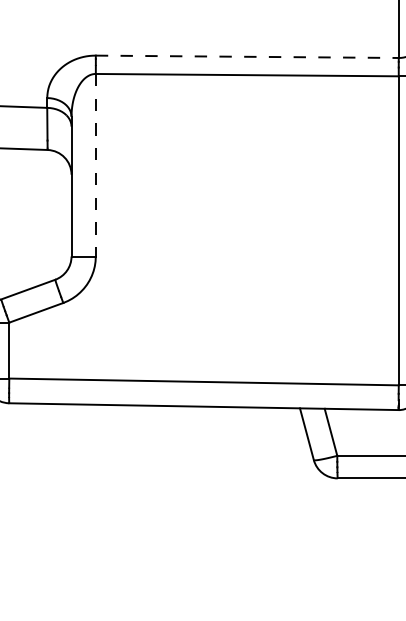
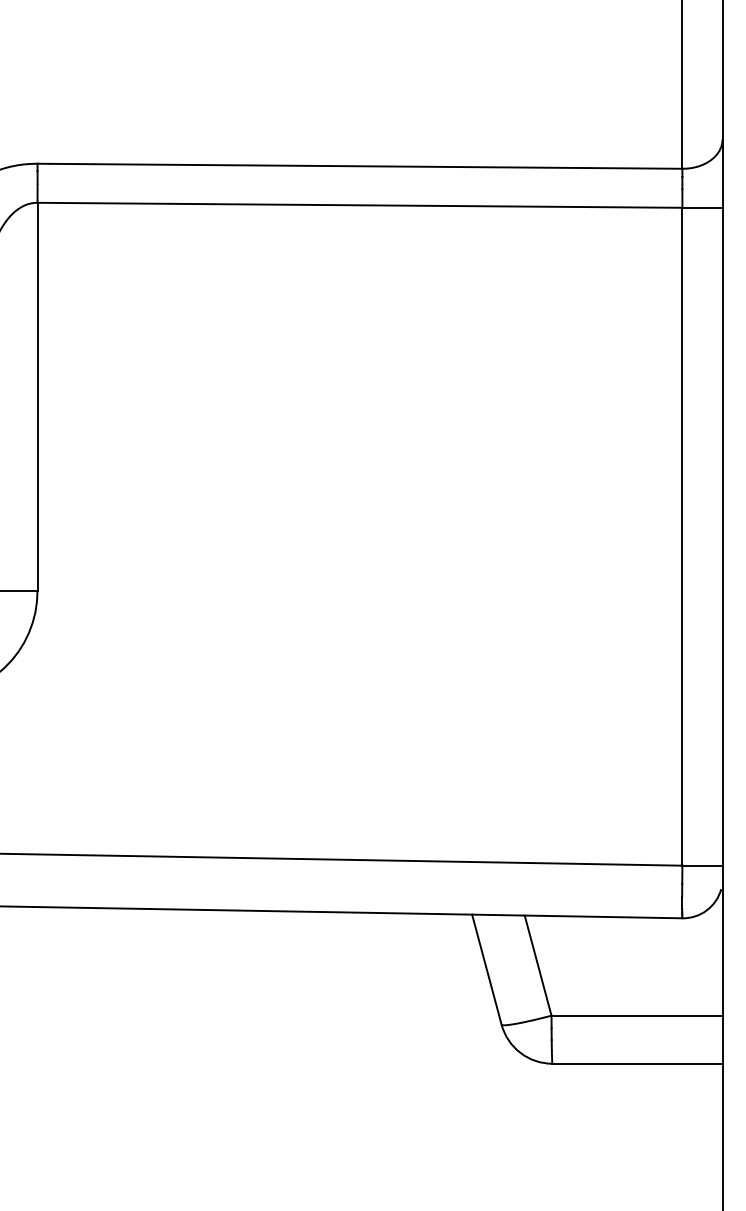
line: (247, 56) -> (360, 165), dashed -> solid
line: (95, 165) -> (36, 397), dashed -> solid

